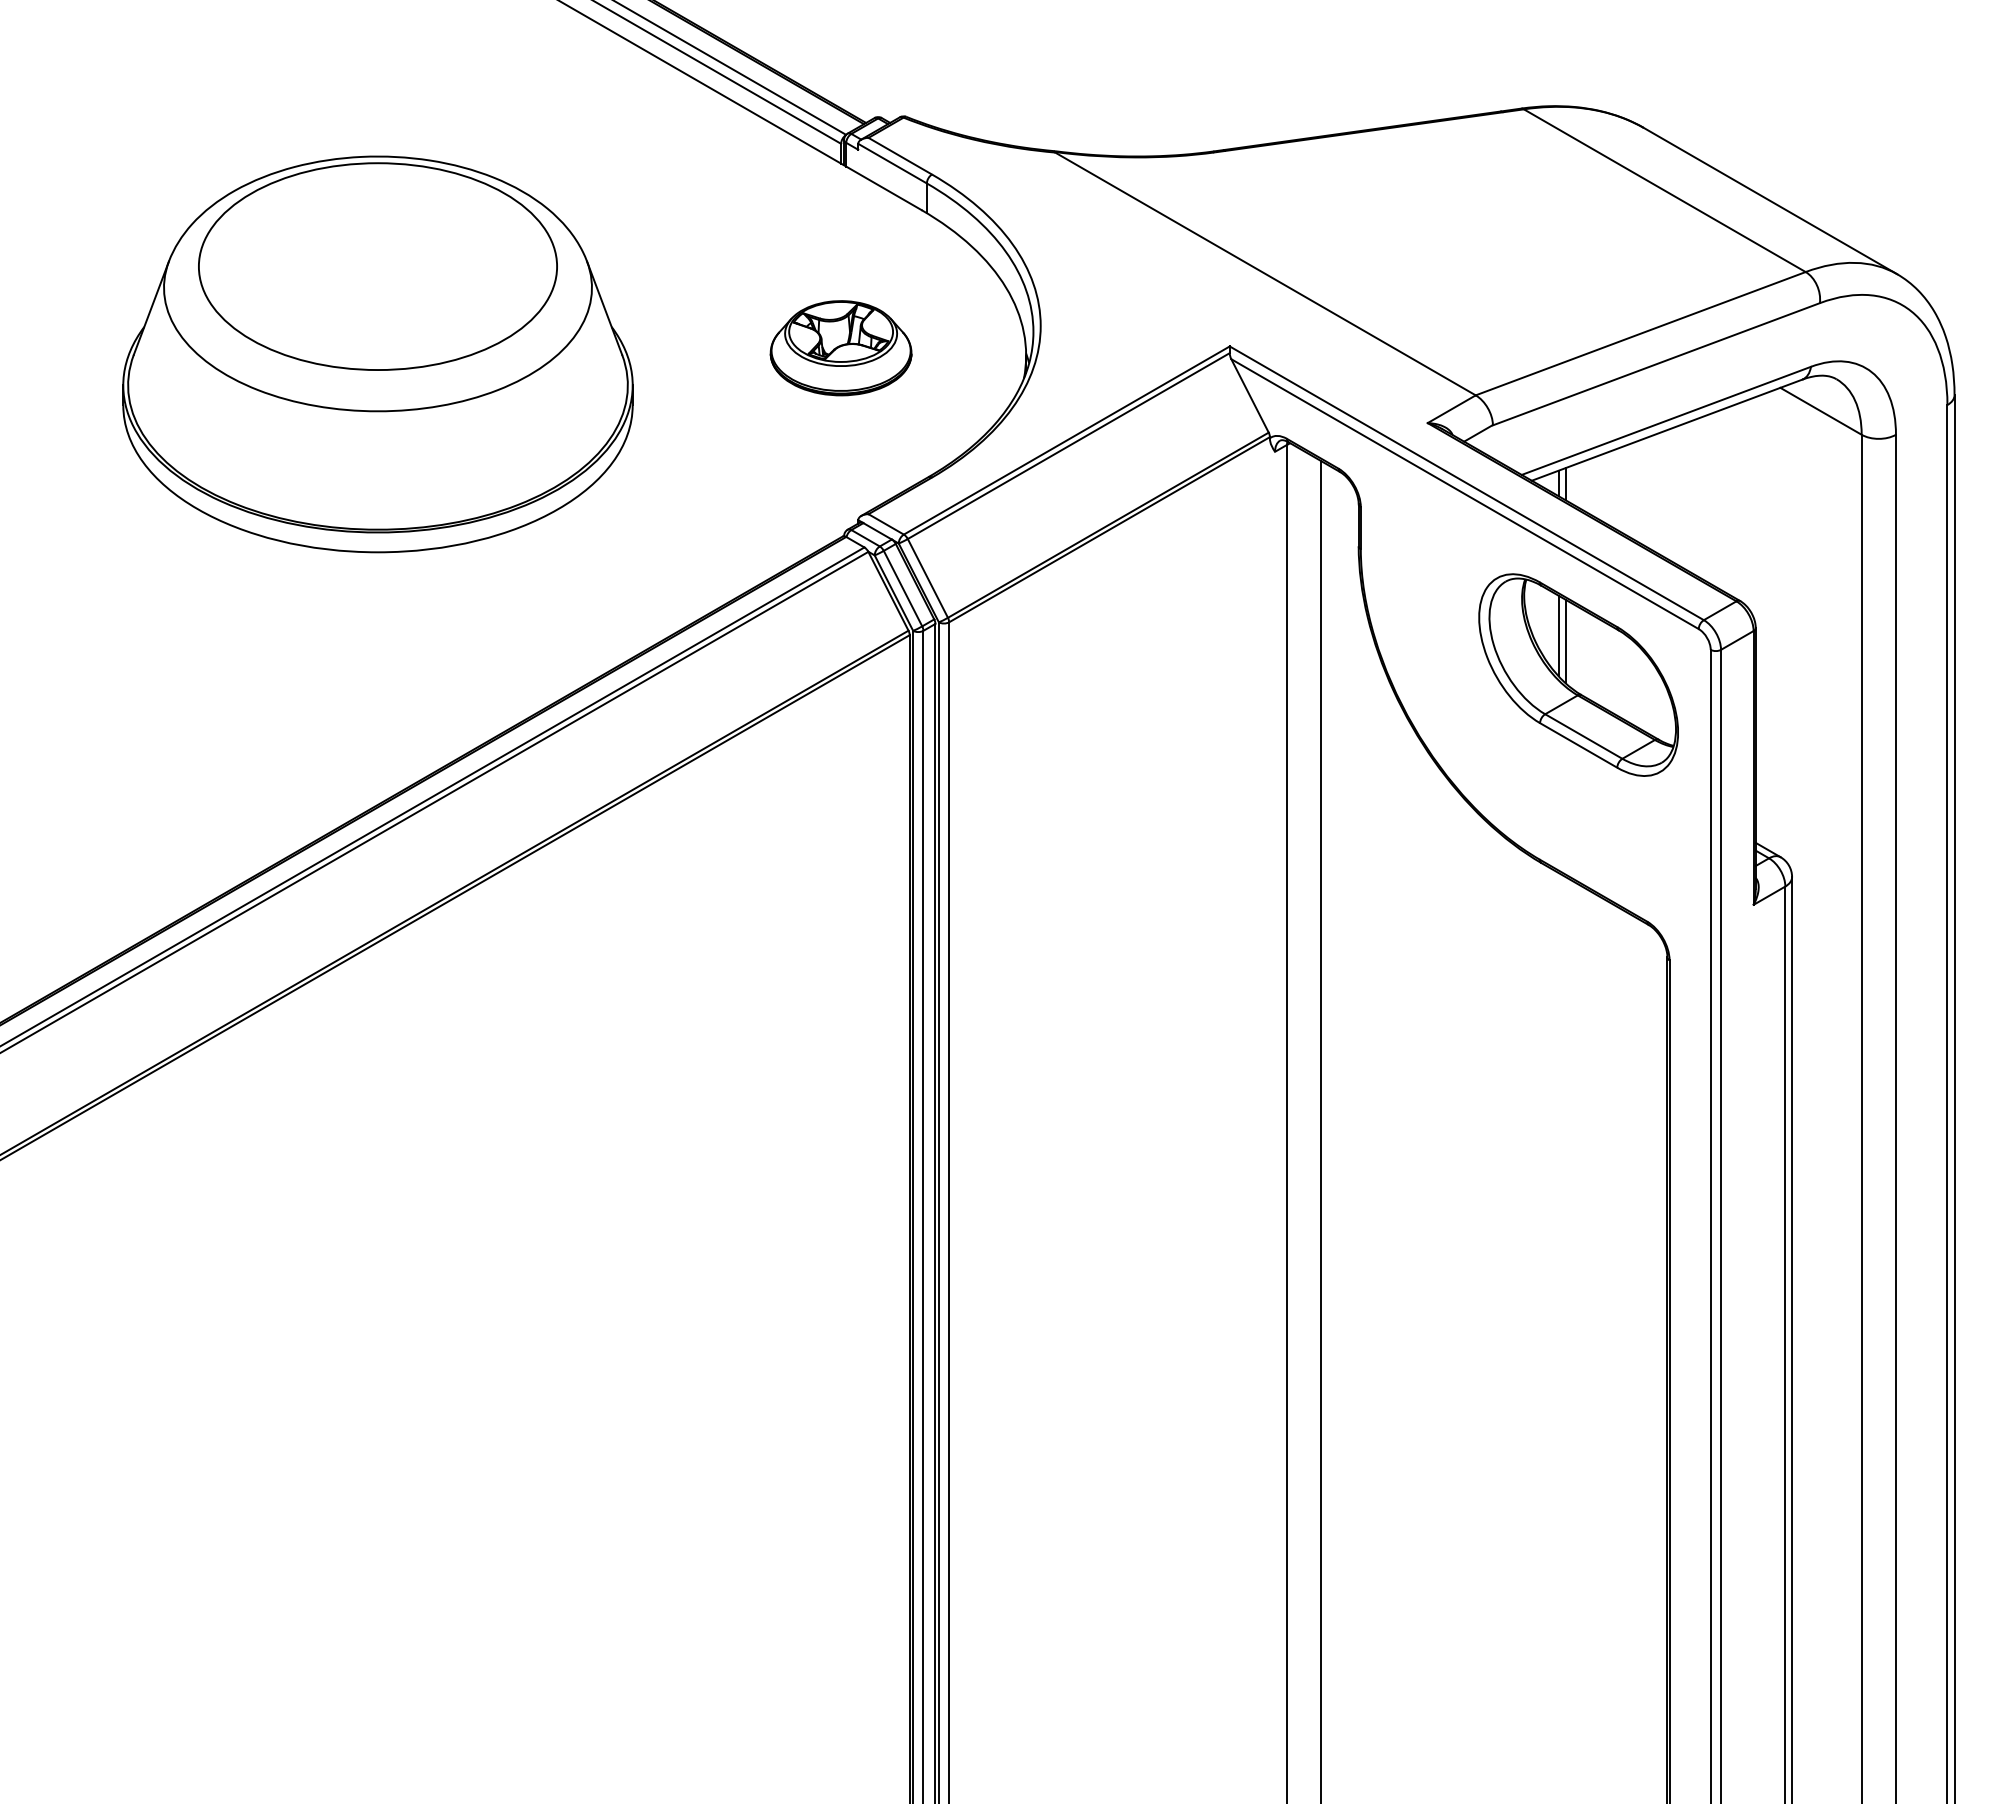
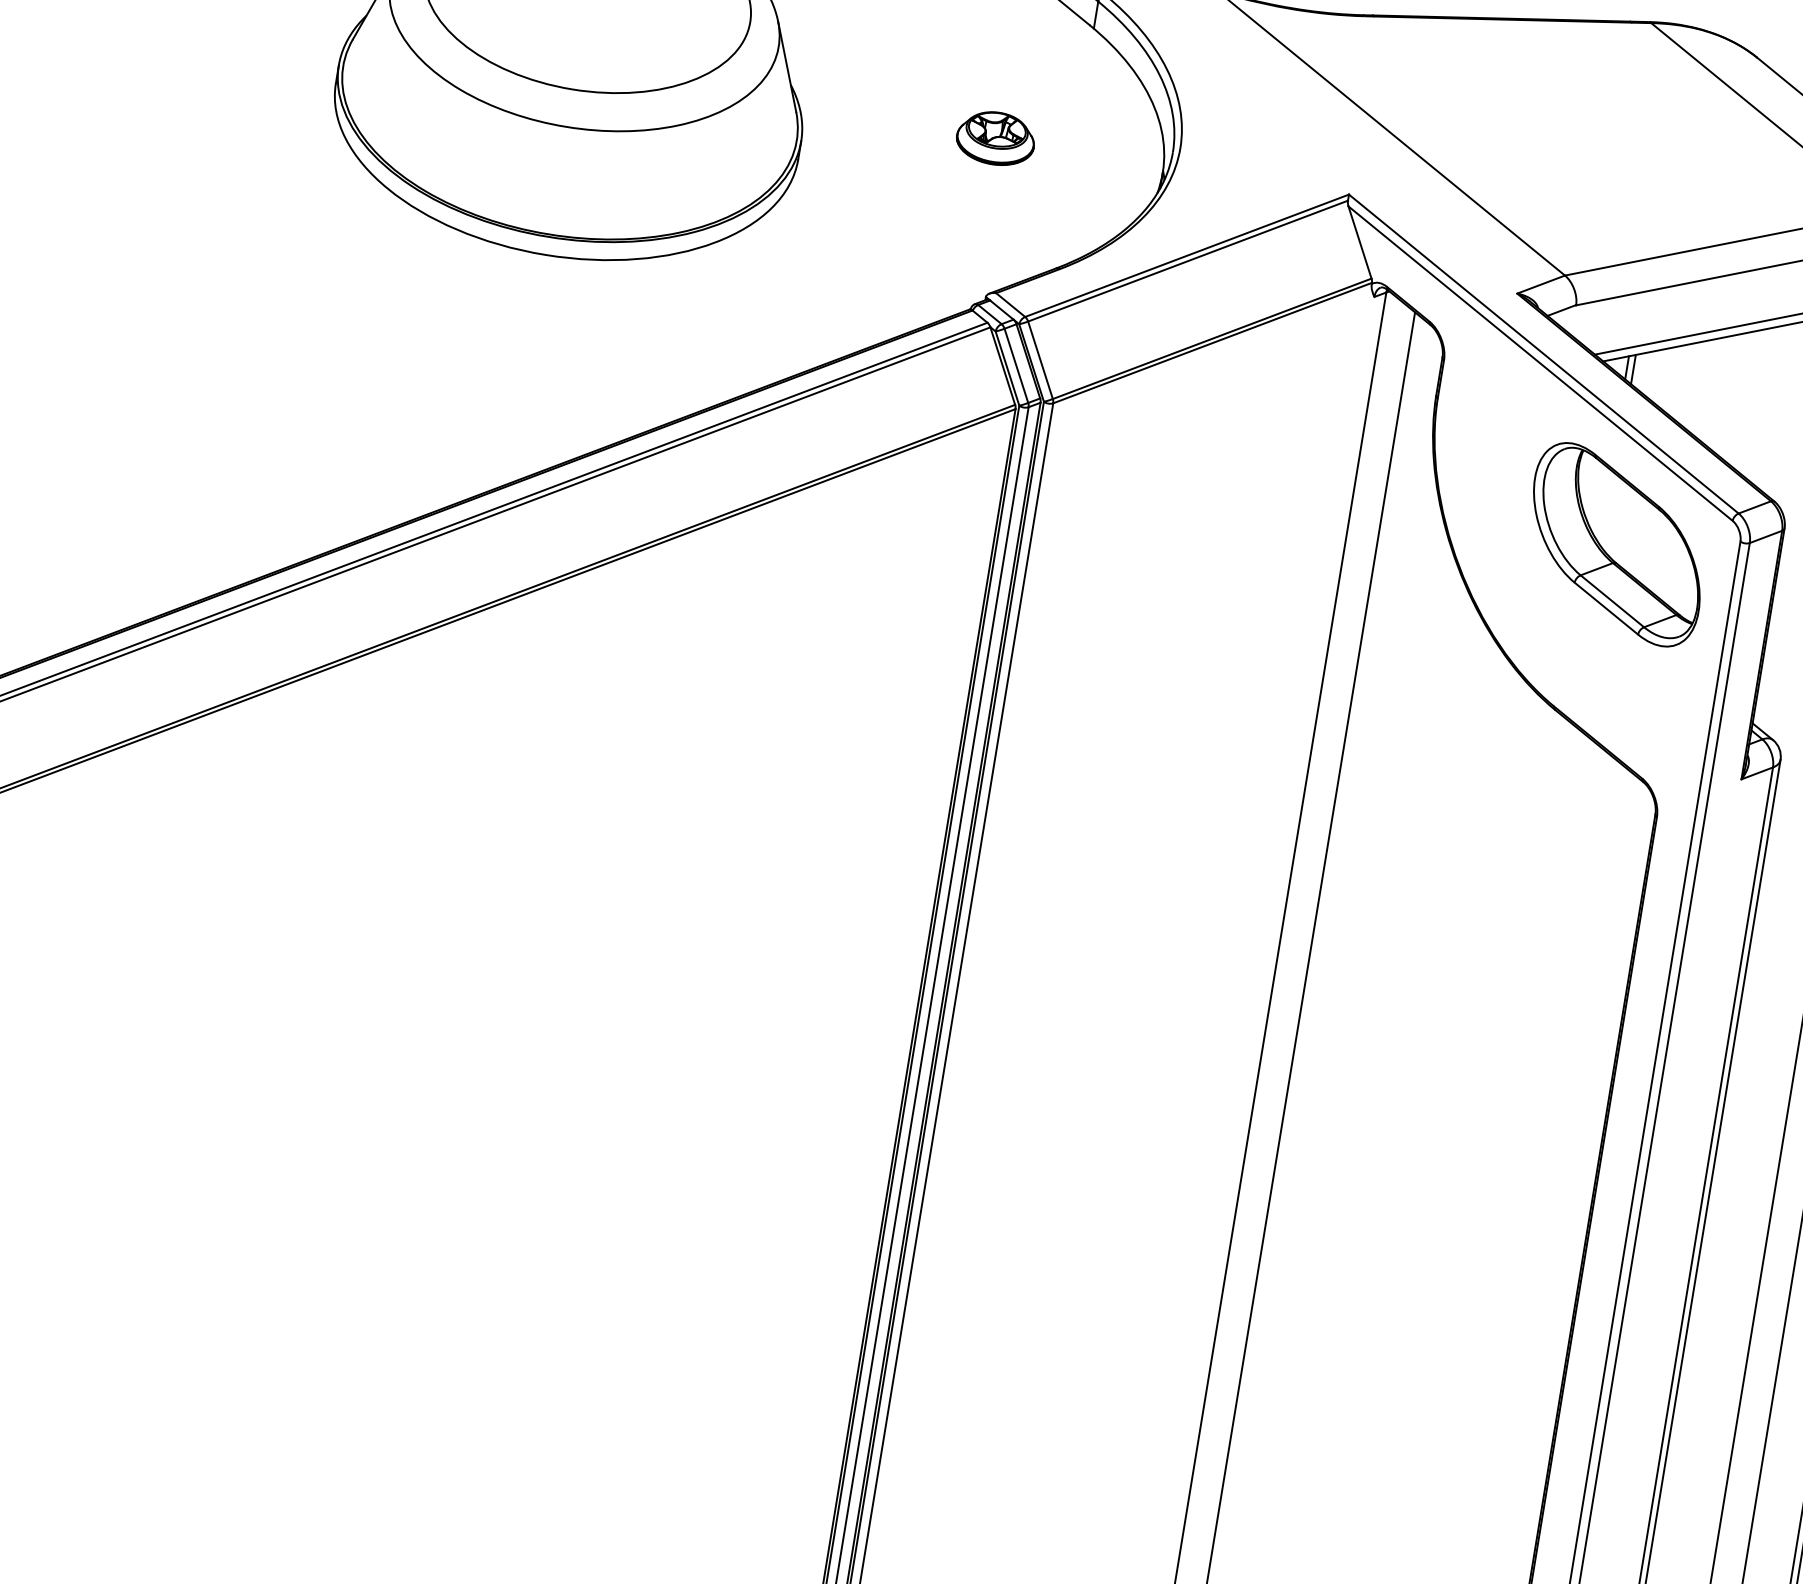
part: (840, 348) -> (995, 138), size x0.6
line: (1558, 635) -> (1604, 505), removed
line: (1565, 641) -> (1609, 512), removed

